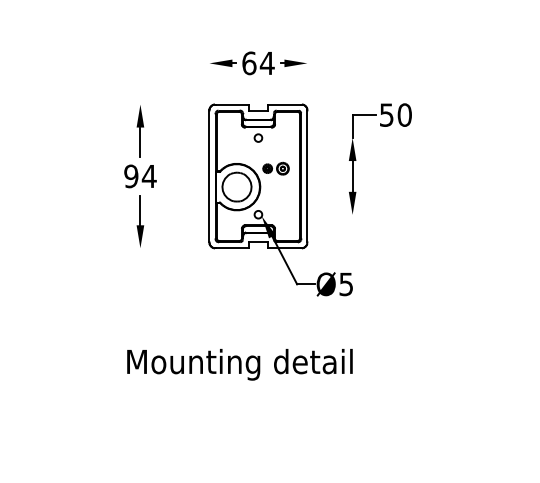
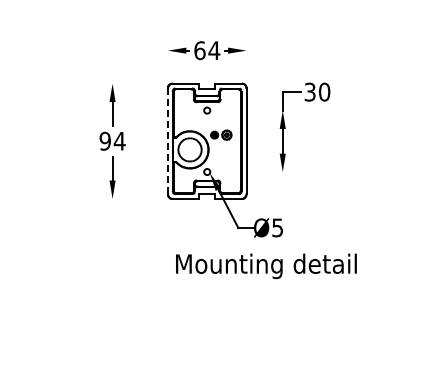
text: (387, 114) -> (310, 91), 50 -> 30
line: (208, 176) -> (167, 141), solid -> dashed
text: (240, 364) -> (266, 266), moved

